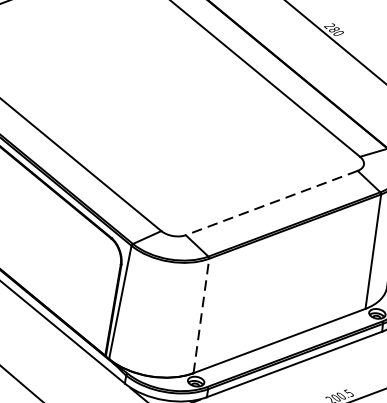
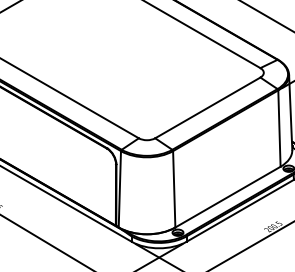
line: (271, 202) -> (207, 107), dashed -> solid
line: (201, 314) -> (174, 188), dashed -> solid

